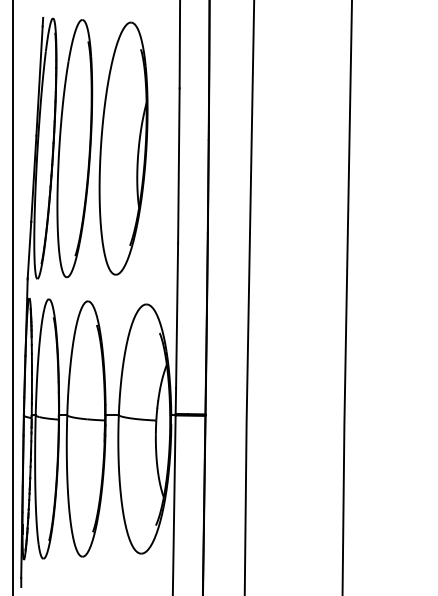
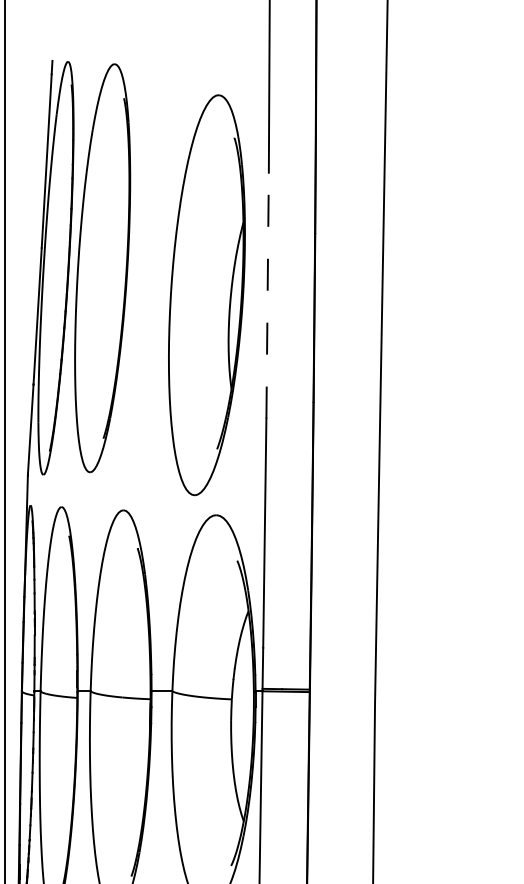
part: (123, 148) -> (206, 294), moved
line: (178, 165) -> (267, 294), solid -> dashed

